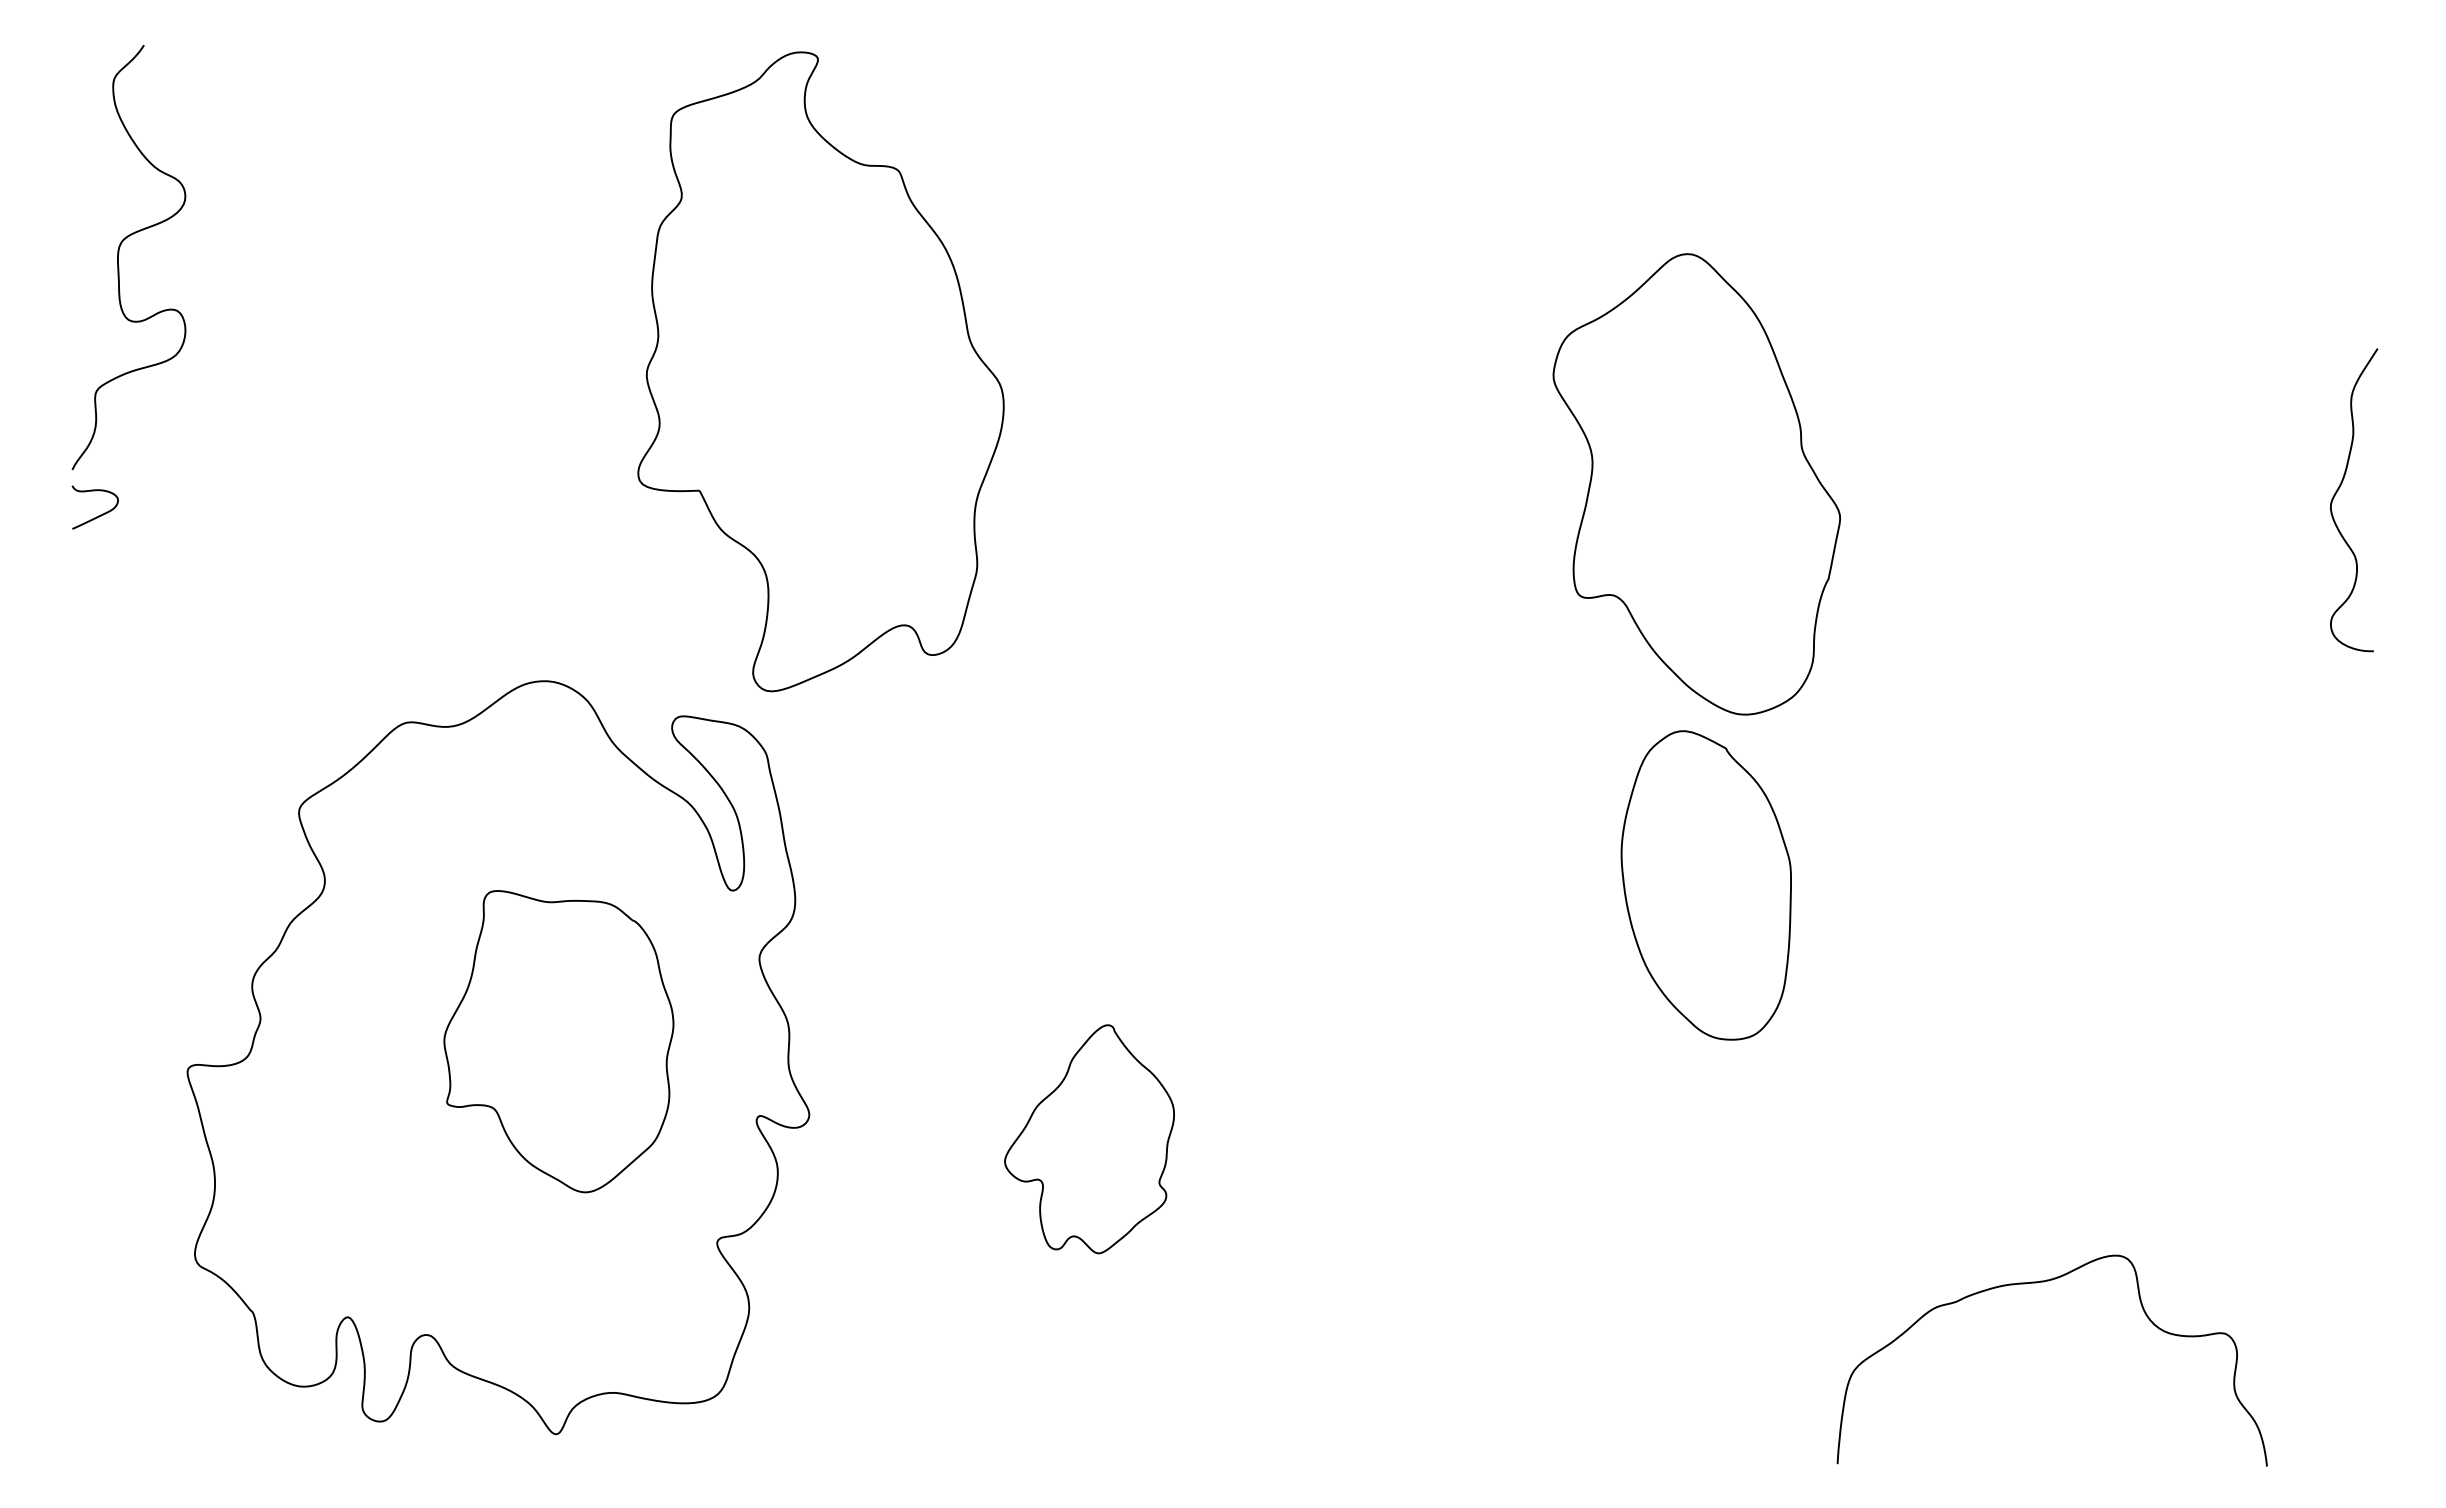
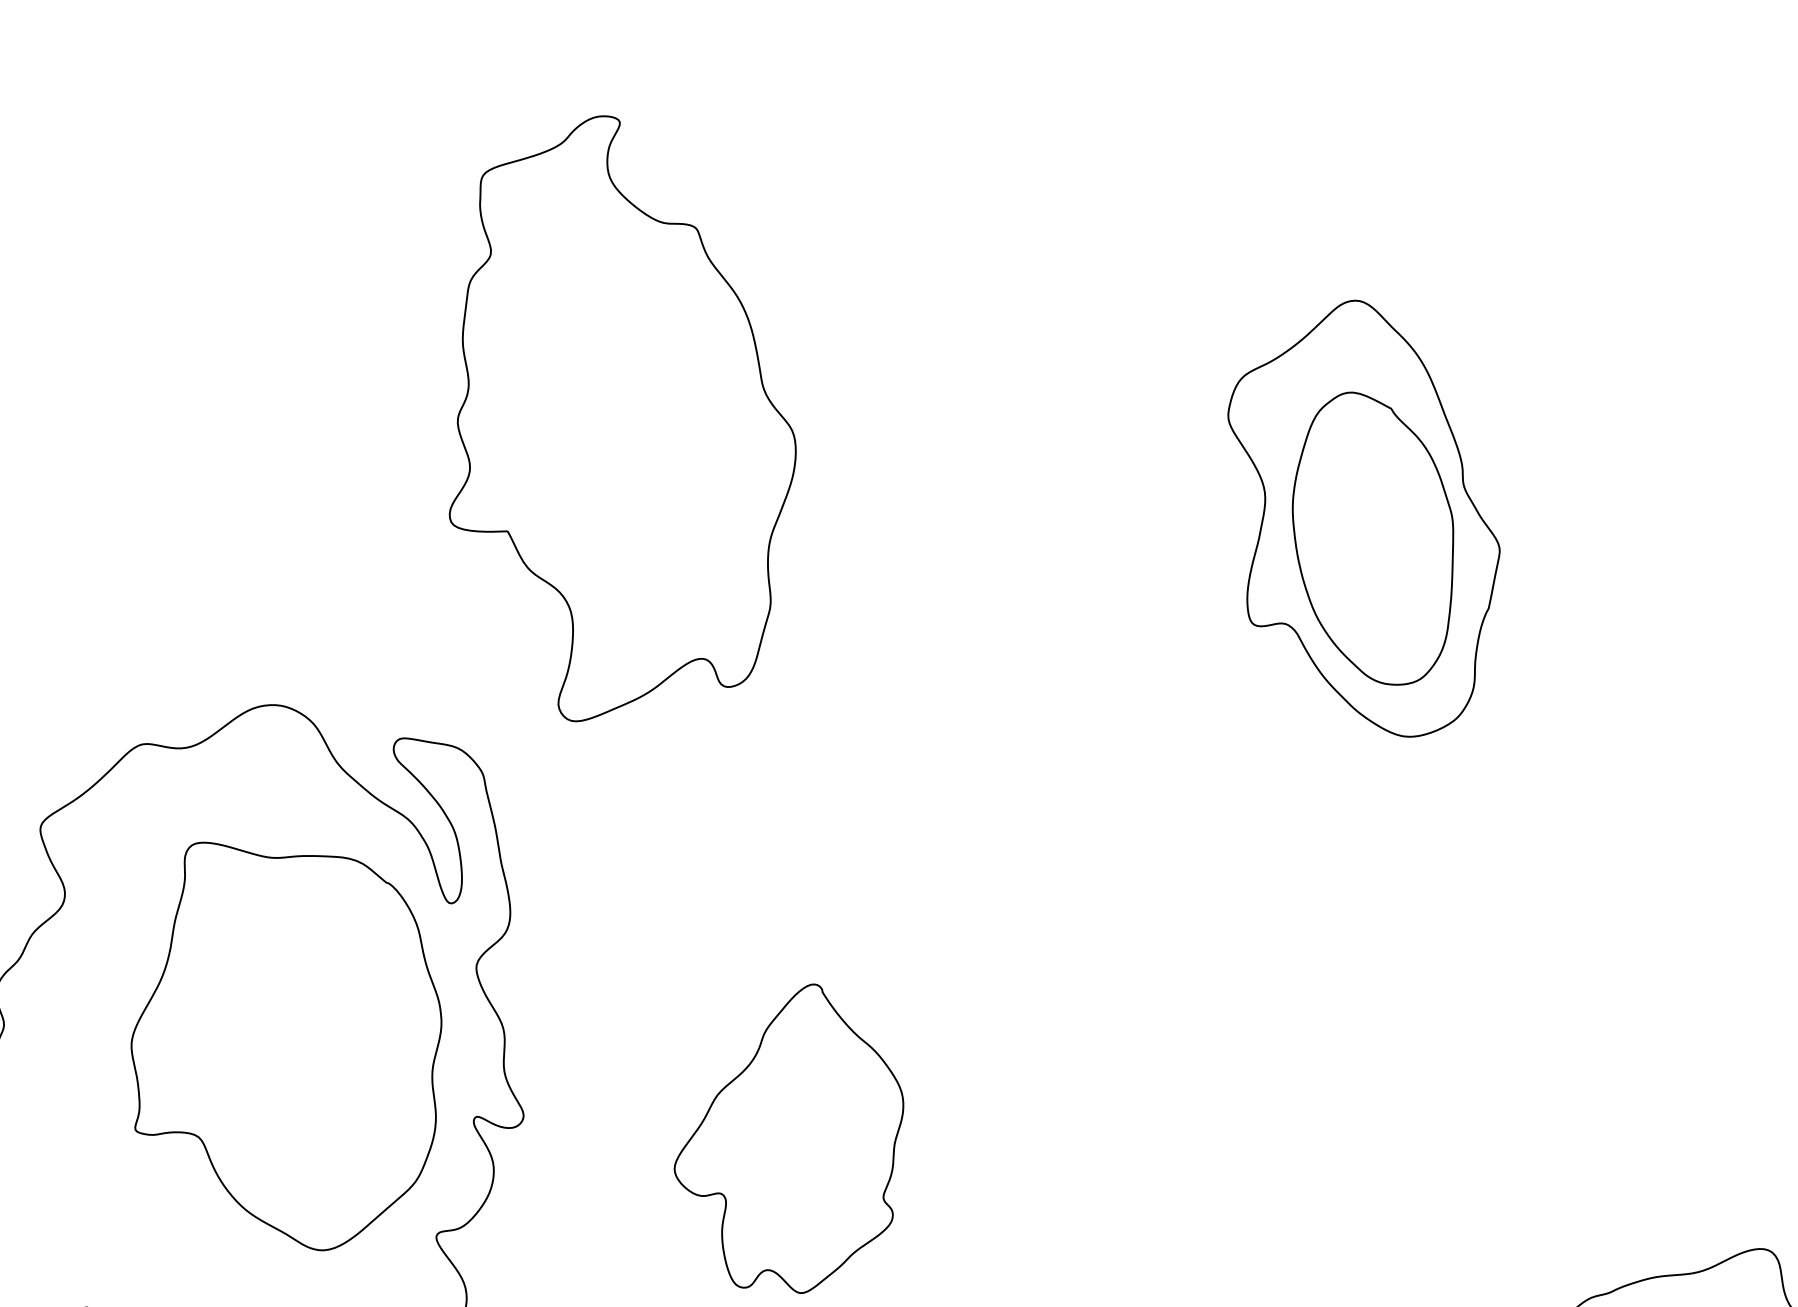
part: (820, 371) -> (622, 418), moved
part: (1705, 885) -> (1372, 538), moved
part: (558, 1041) -> (286, 1046), size x1.43
part: (1089, 1139) -> (788, 1139), size x1.43

